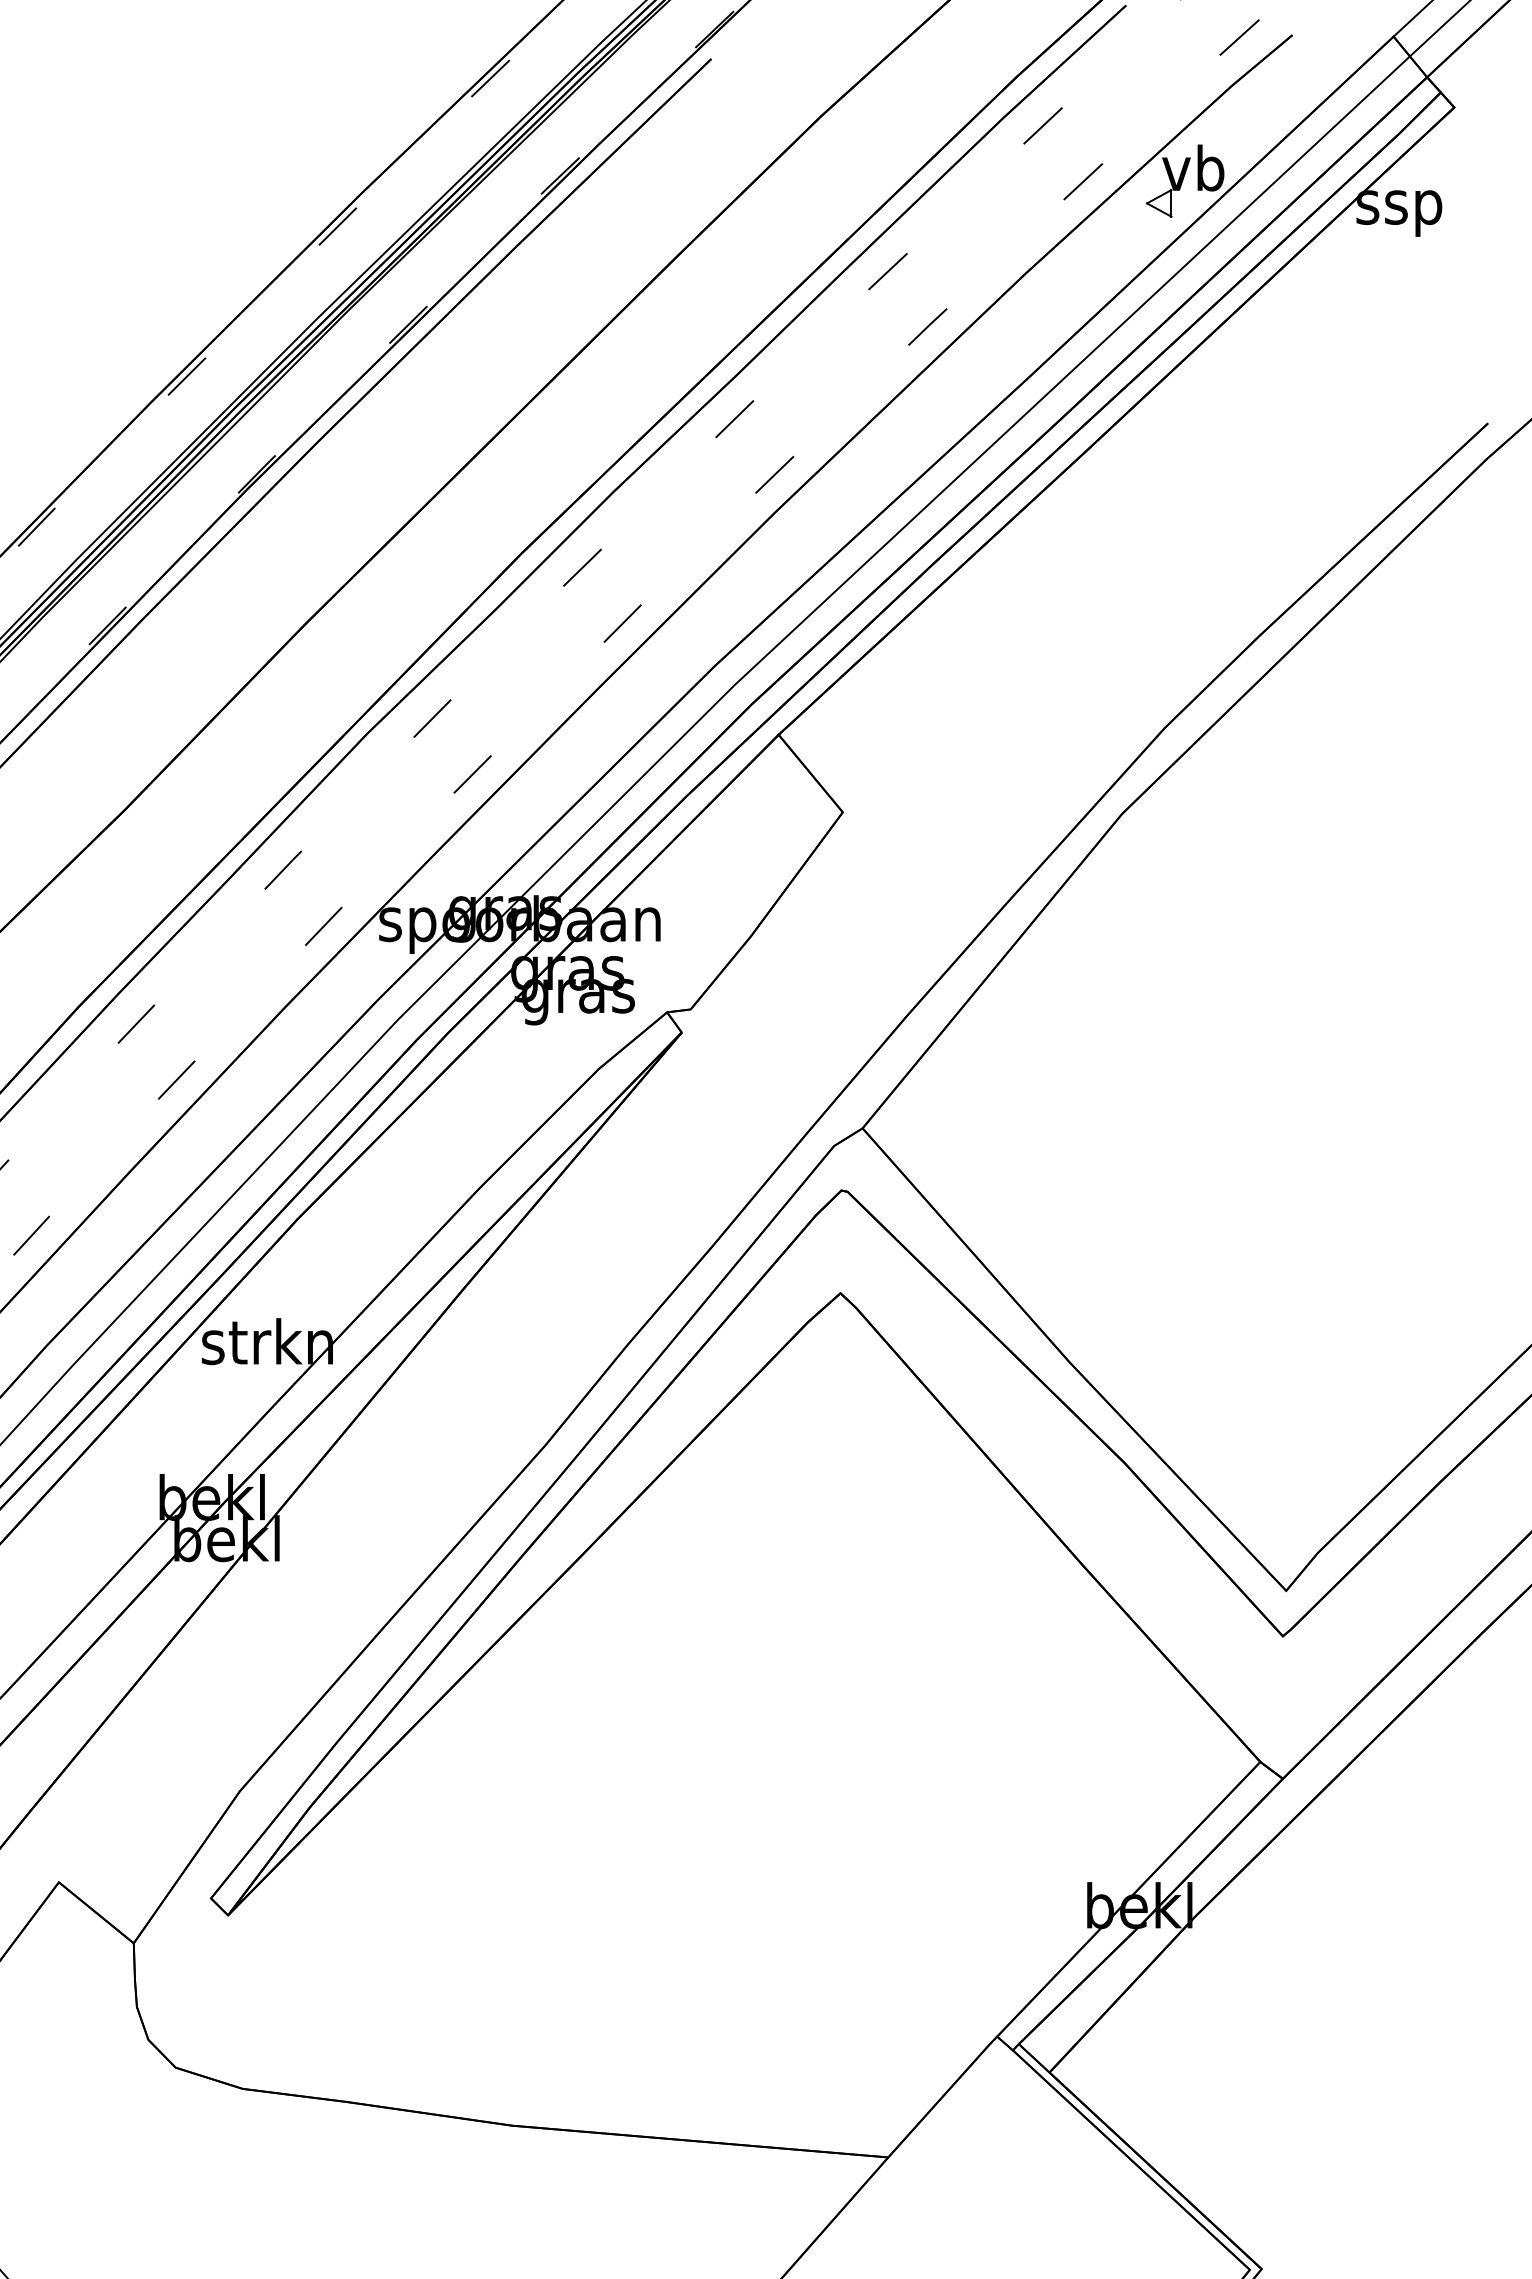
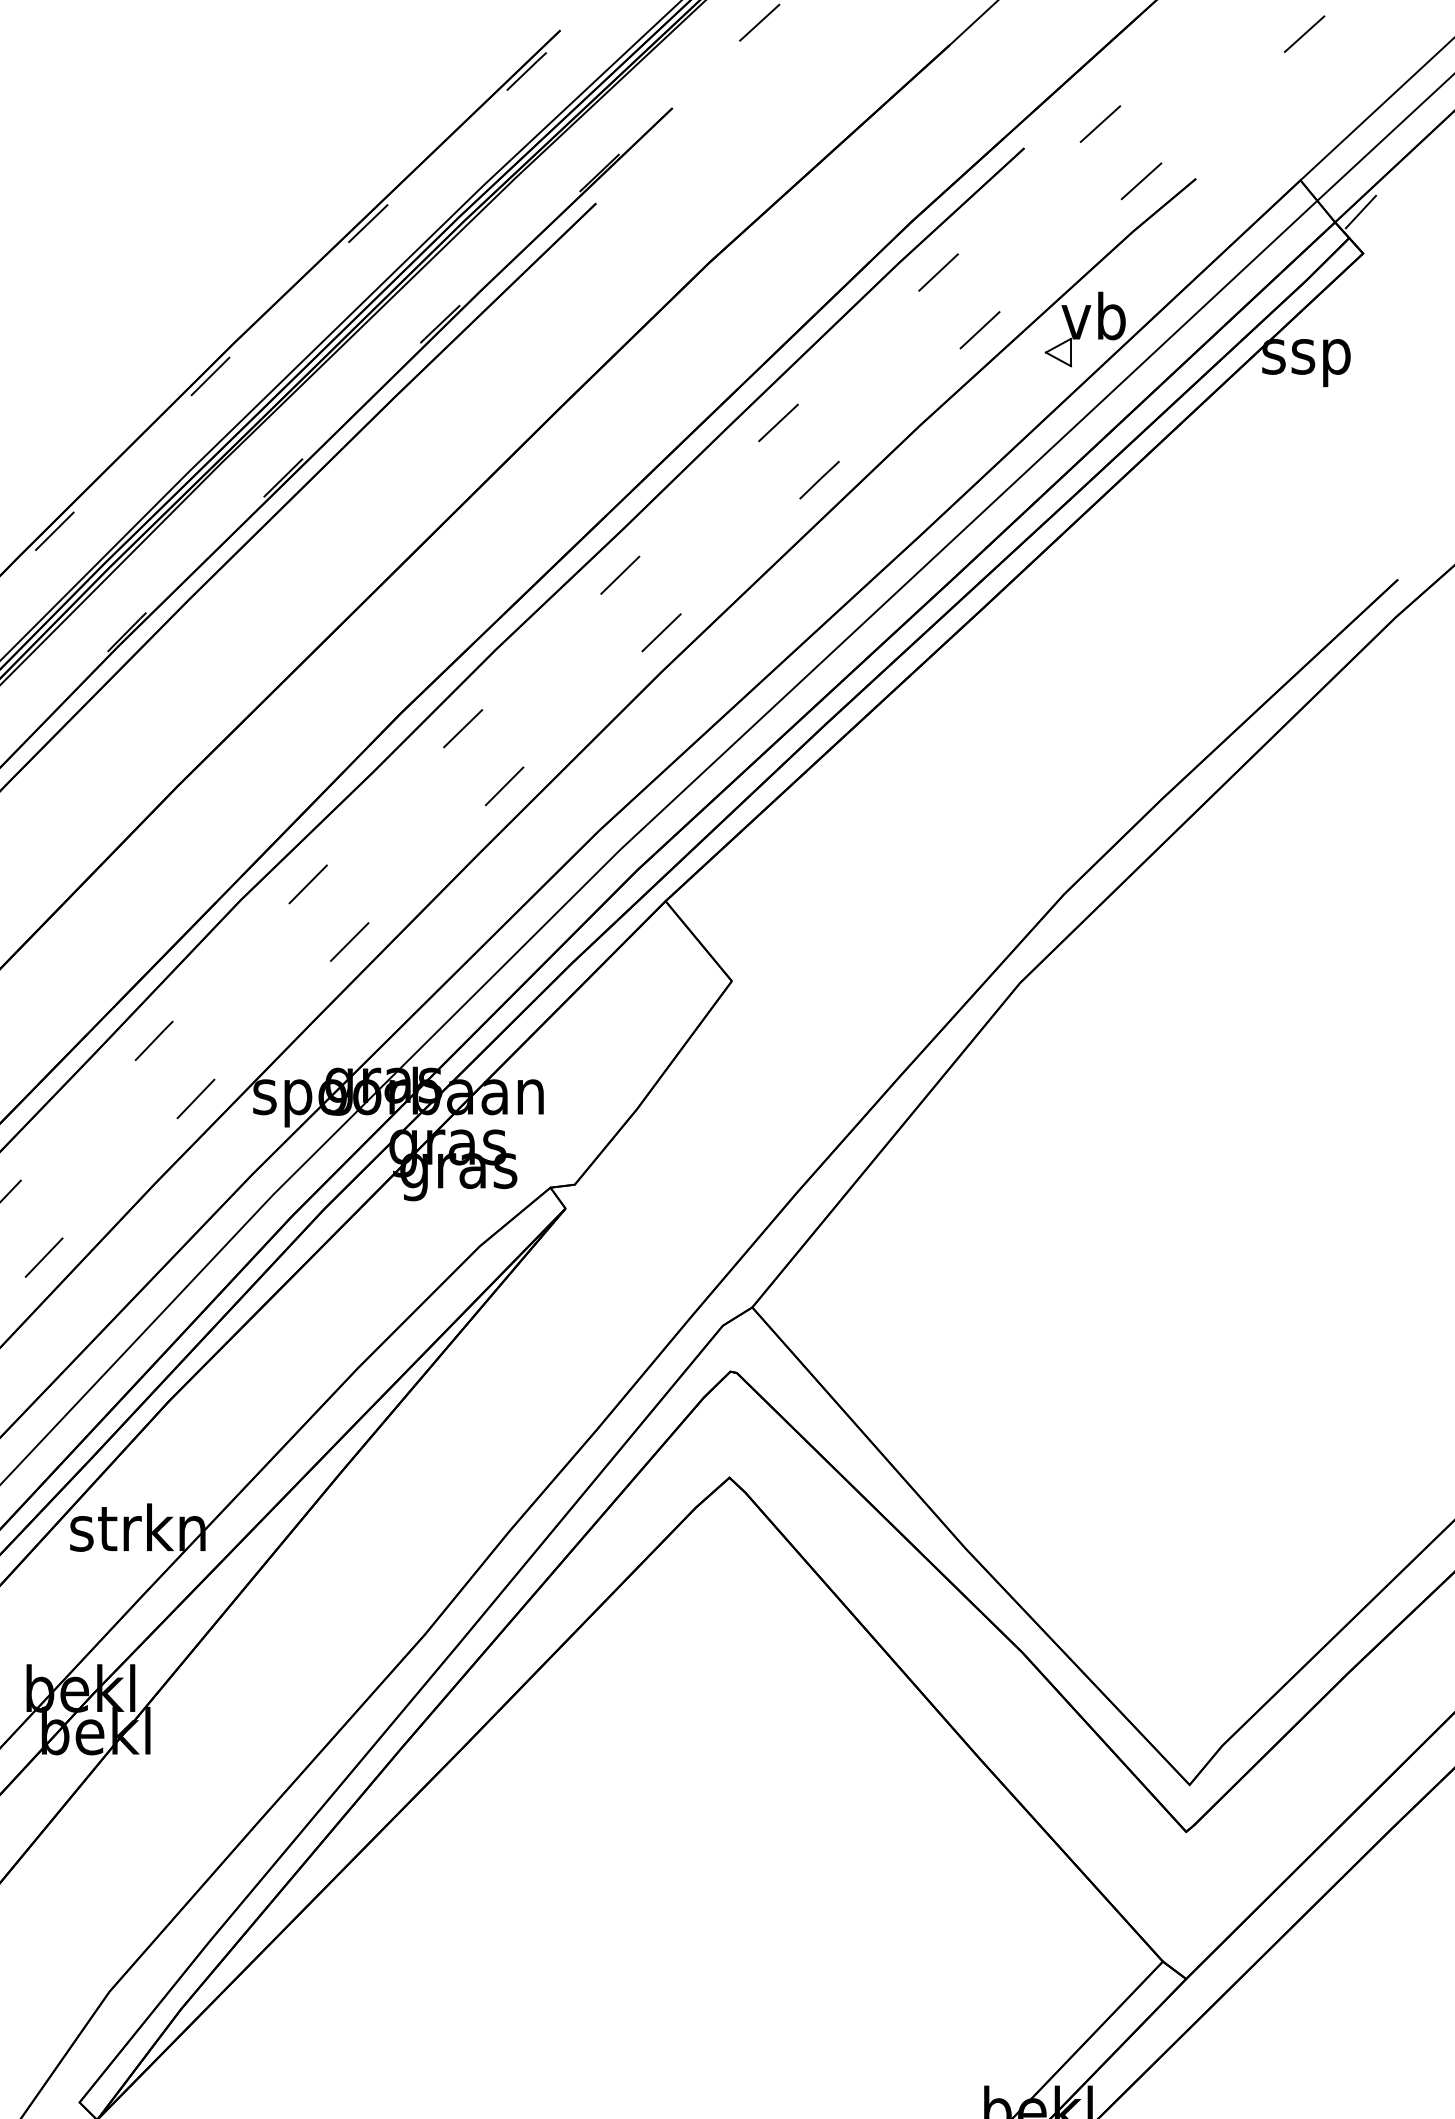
line: (1451, 67) -> (1360, 212), added

